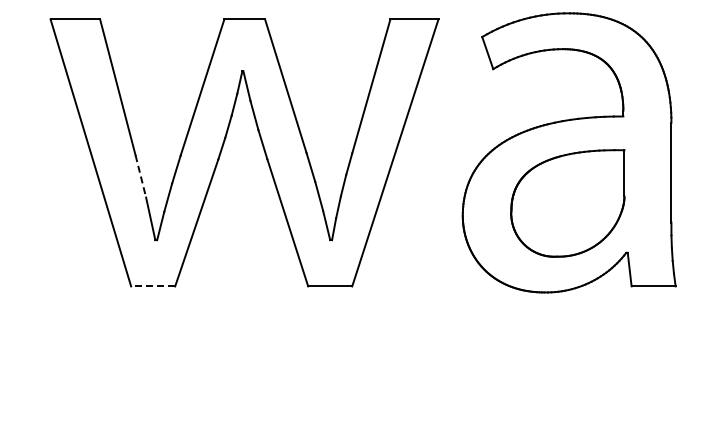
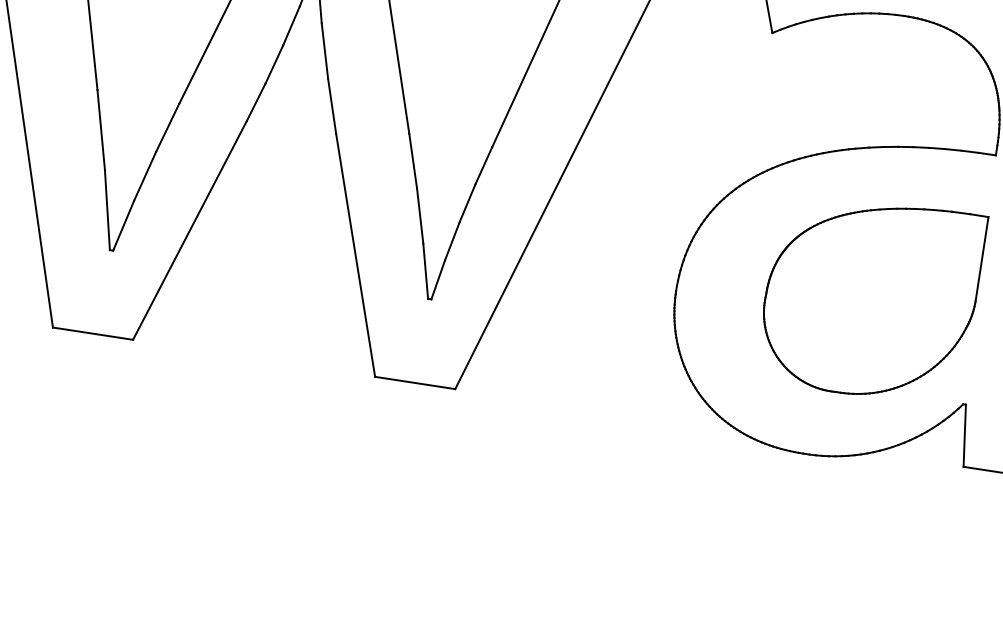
line: (140, 176) -> (100, 130), dashed -> solid
line: (152, 286) -> (91, 333), dashed -> solid

